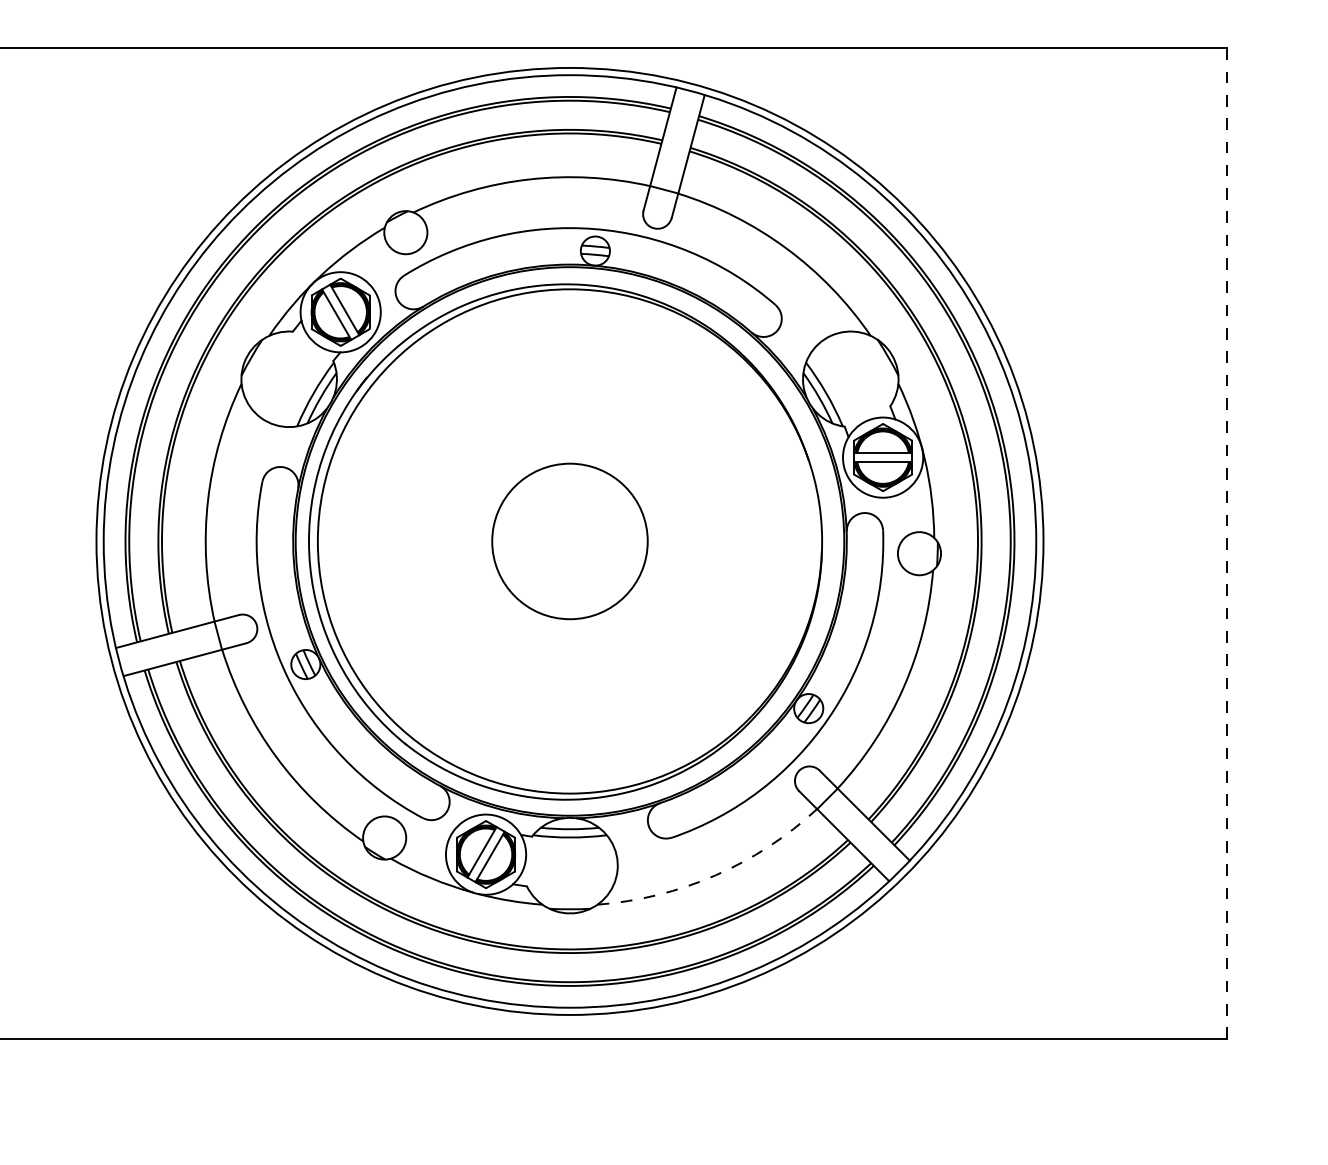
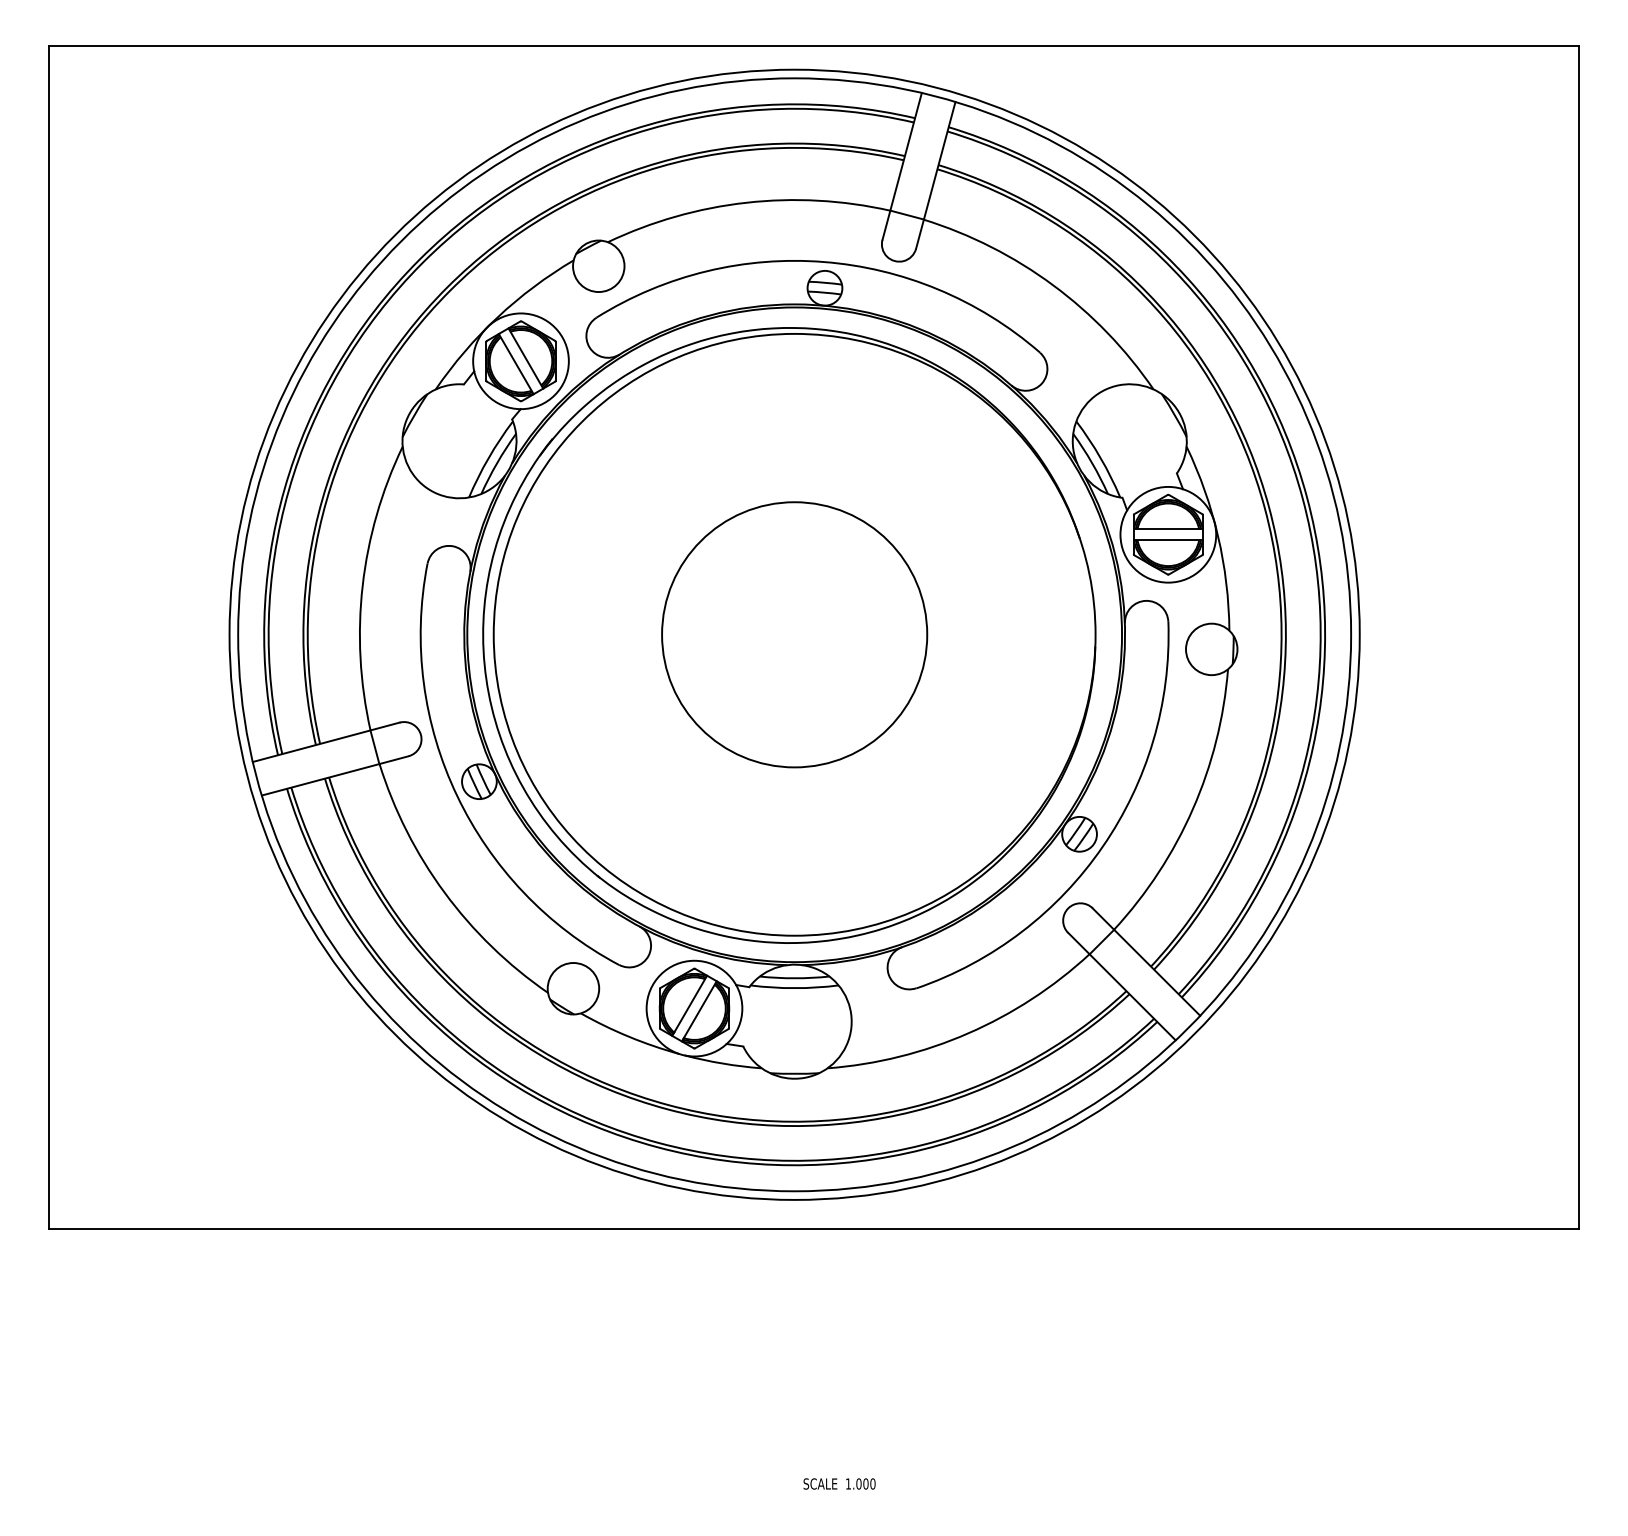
circle: (569, 541) -> (794, 634), size x1.43
line: (1227, 542) -> (1579, 636), dashed -> solid
arc: (715, 875) -> (968, 1033), dashed -> solid

